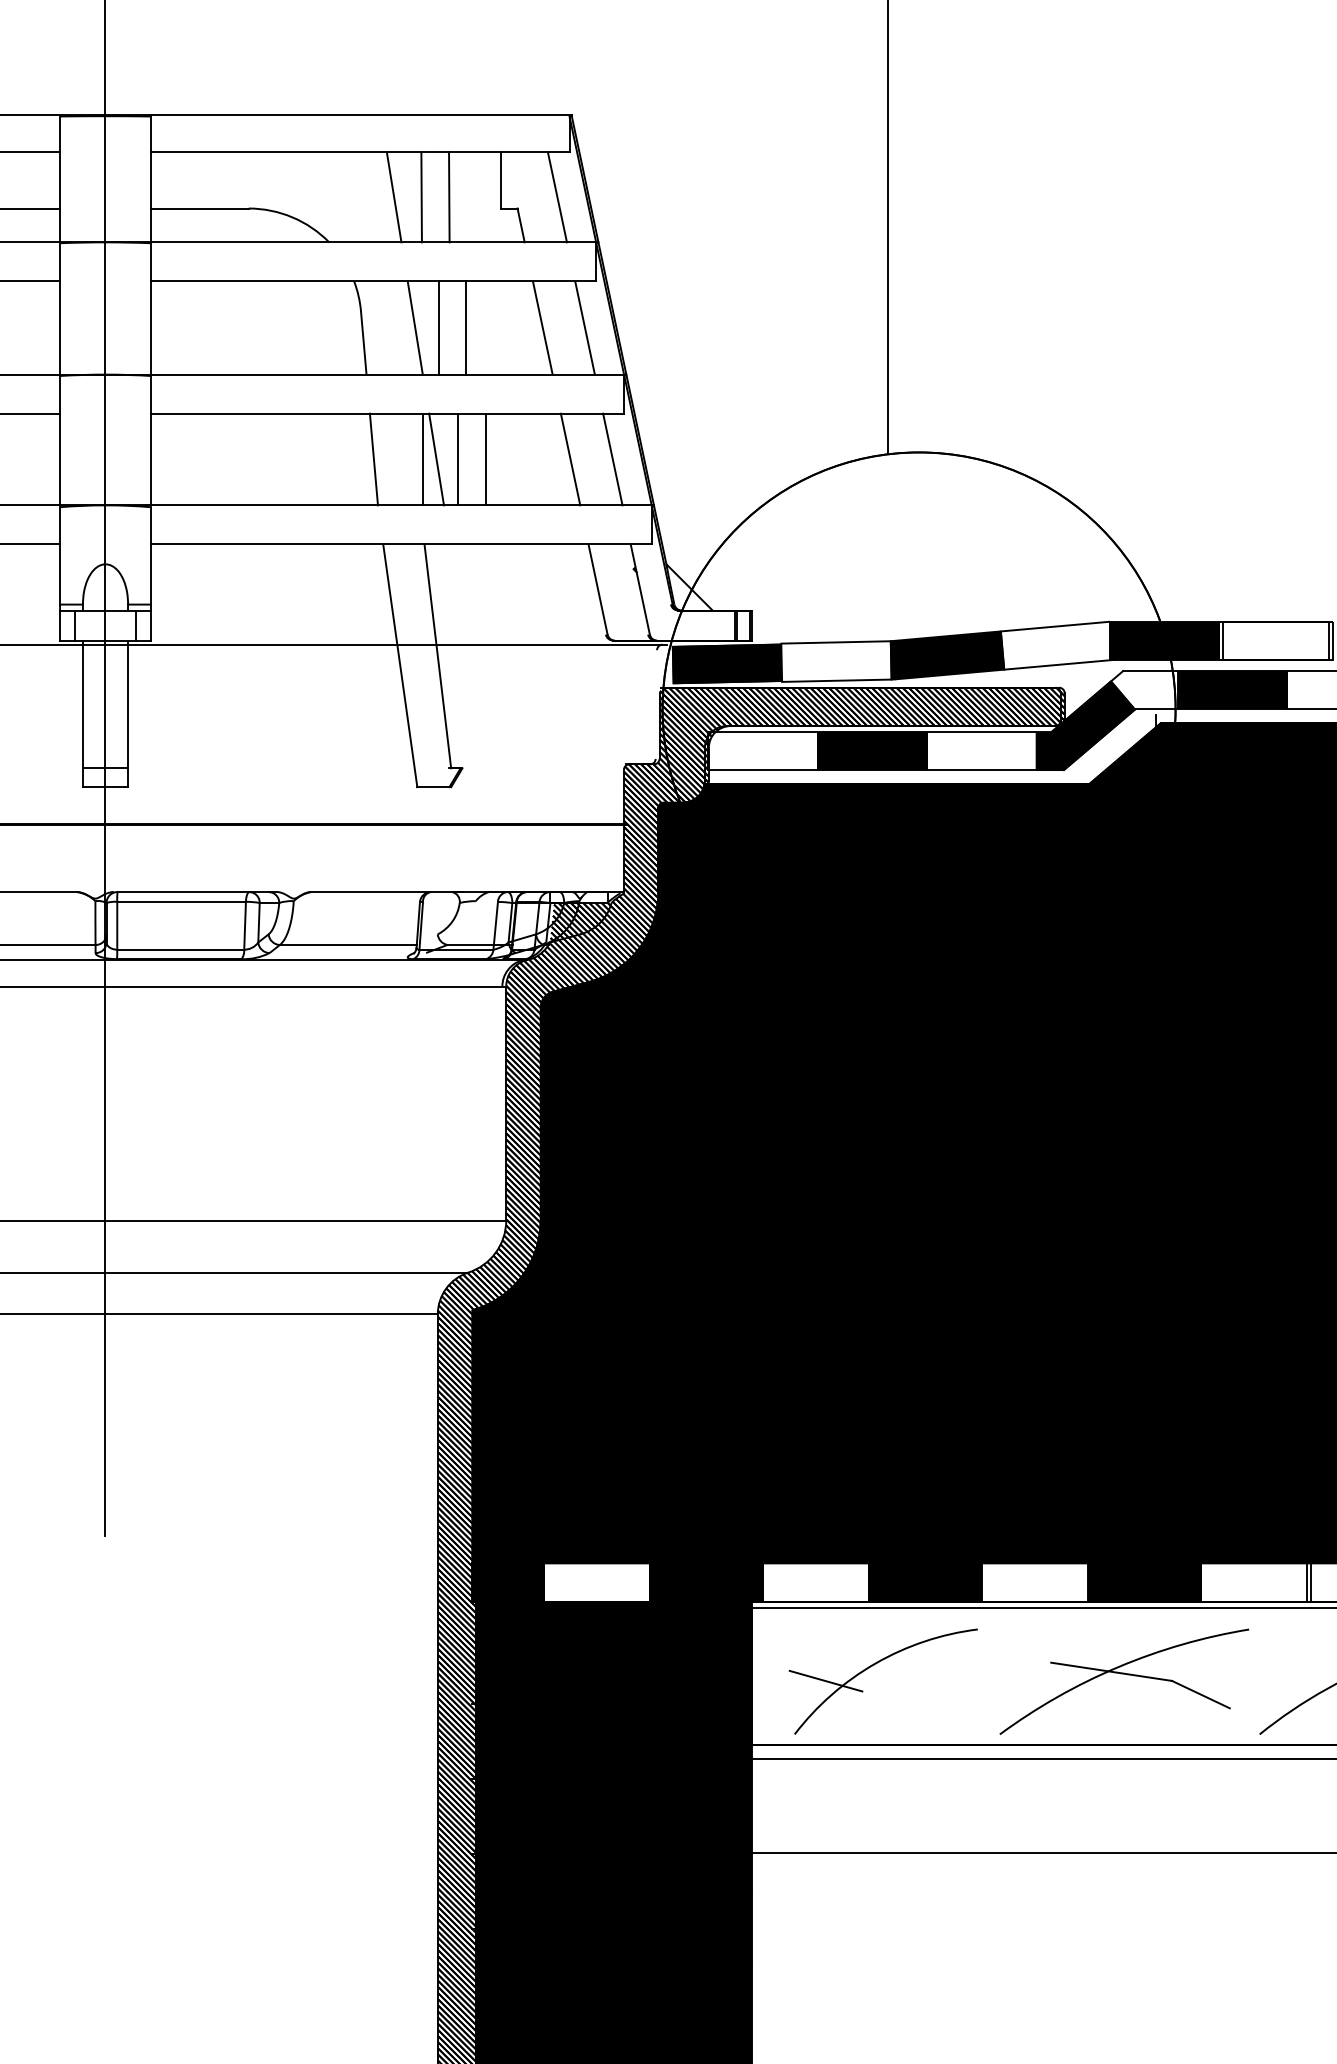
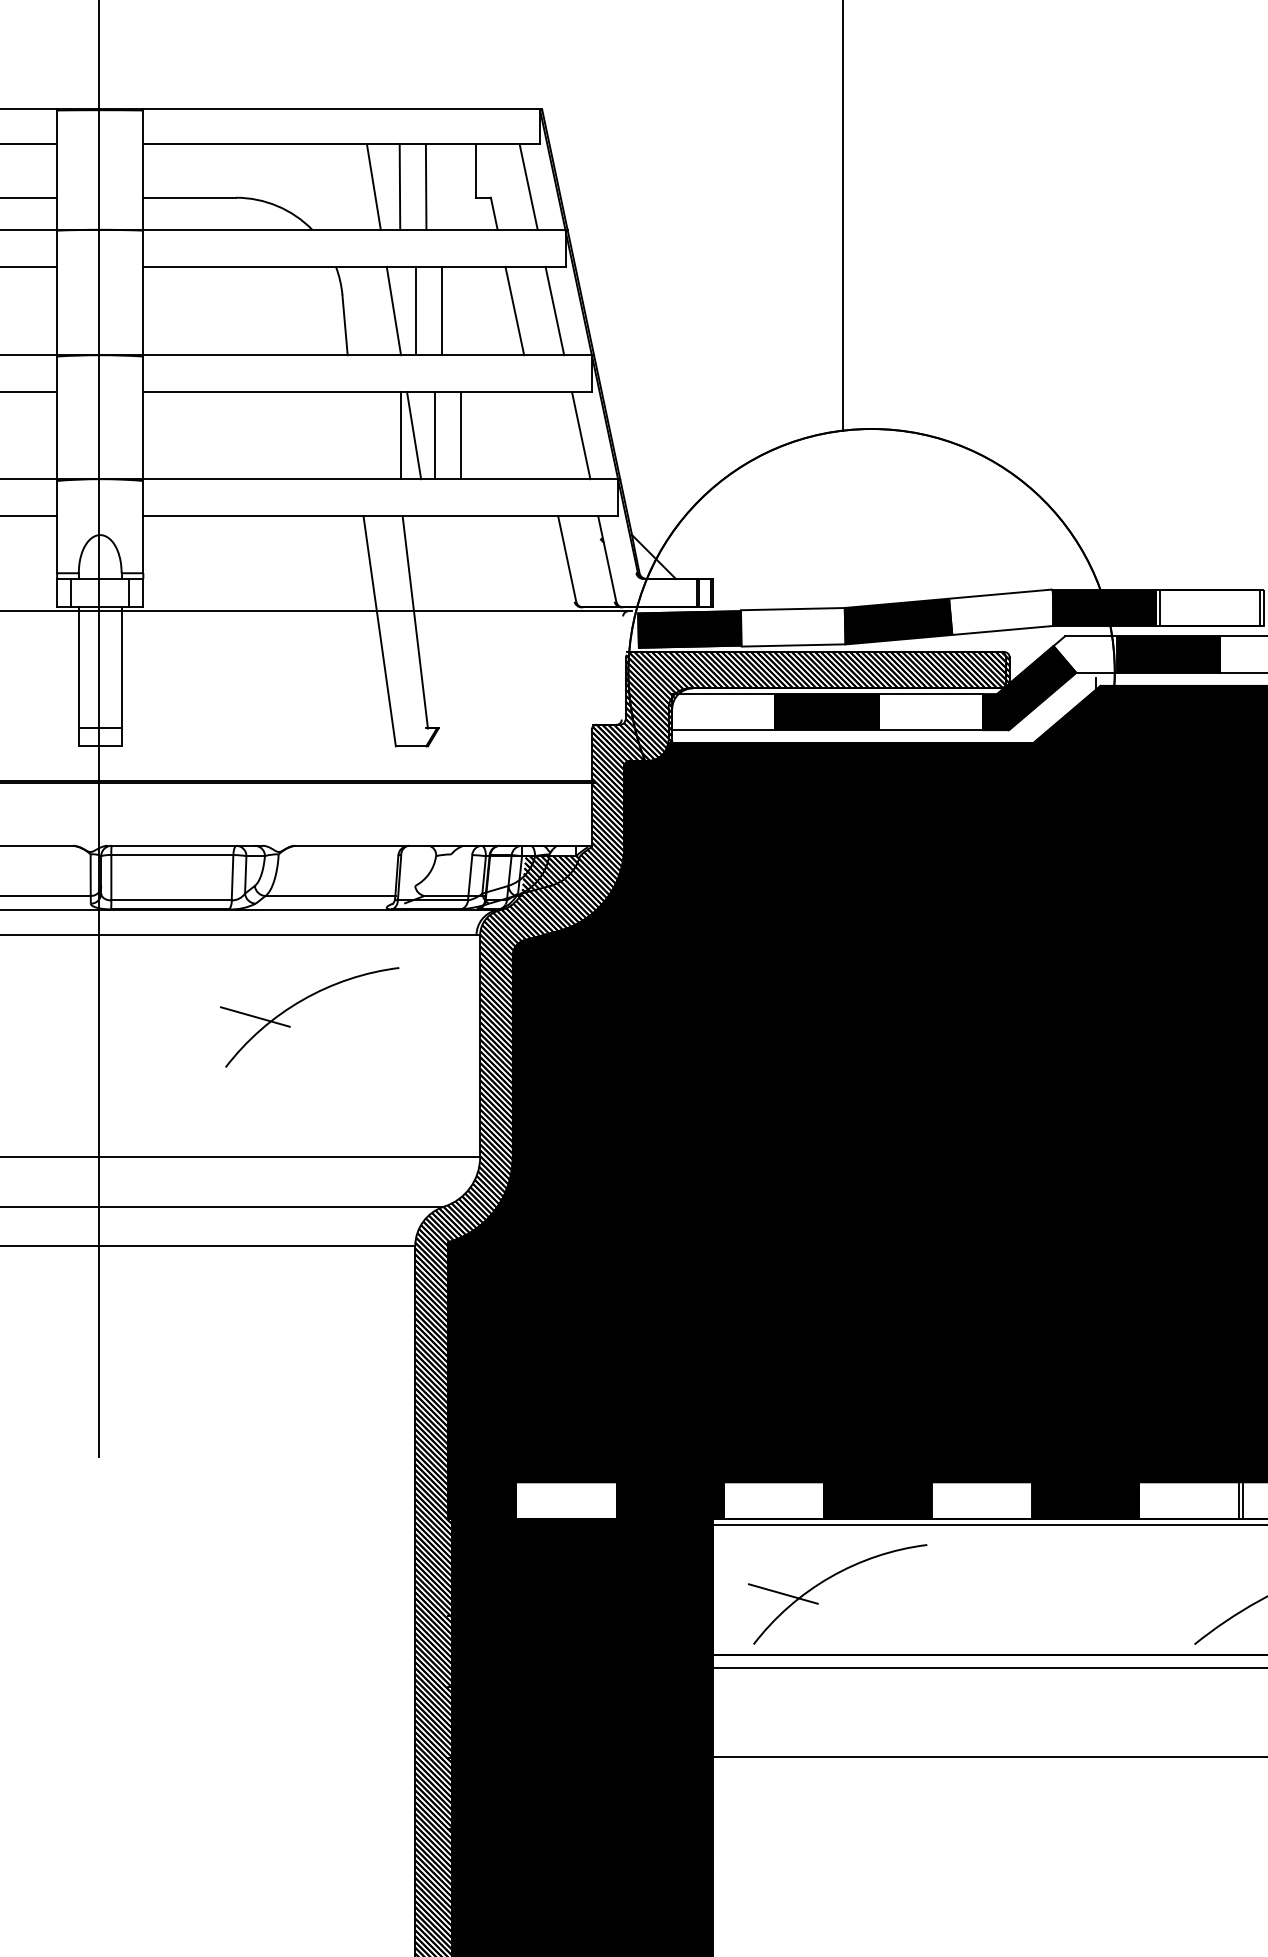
line: (373, 459) -> (354, 435), removed
line: (569, 459) -> (540, 435), removed
part: (318, 1056) -> (302, 1001), added
part: (1125, 1675) -> (1067, 1588), removed

